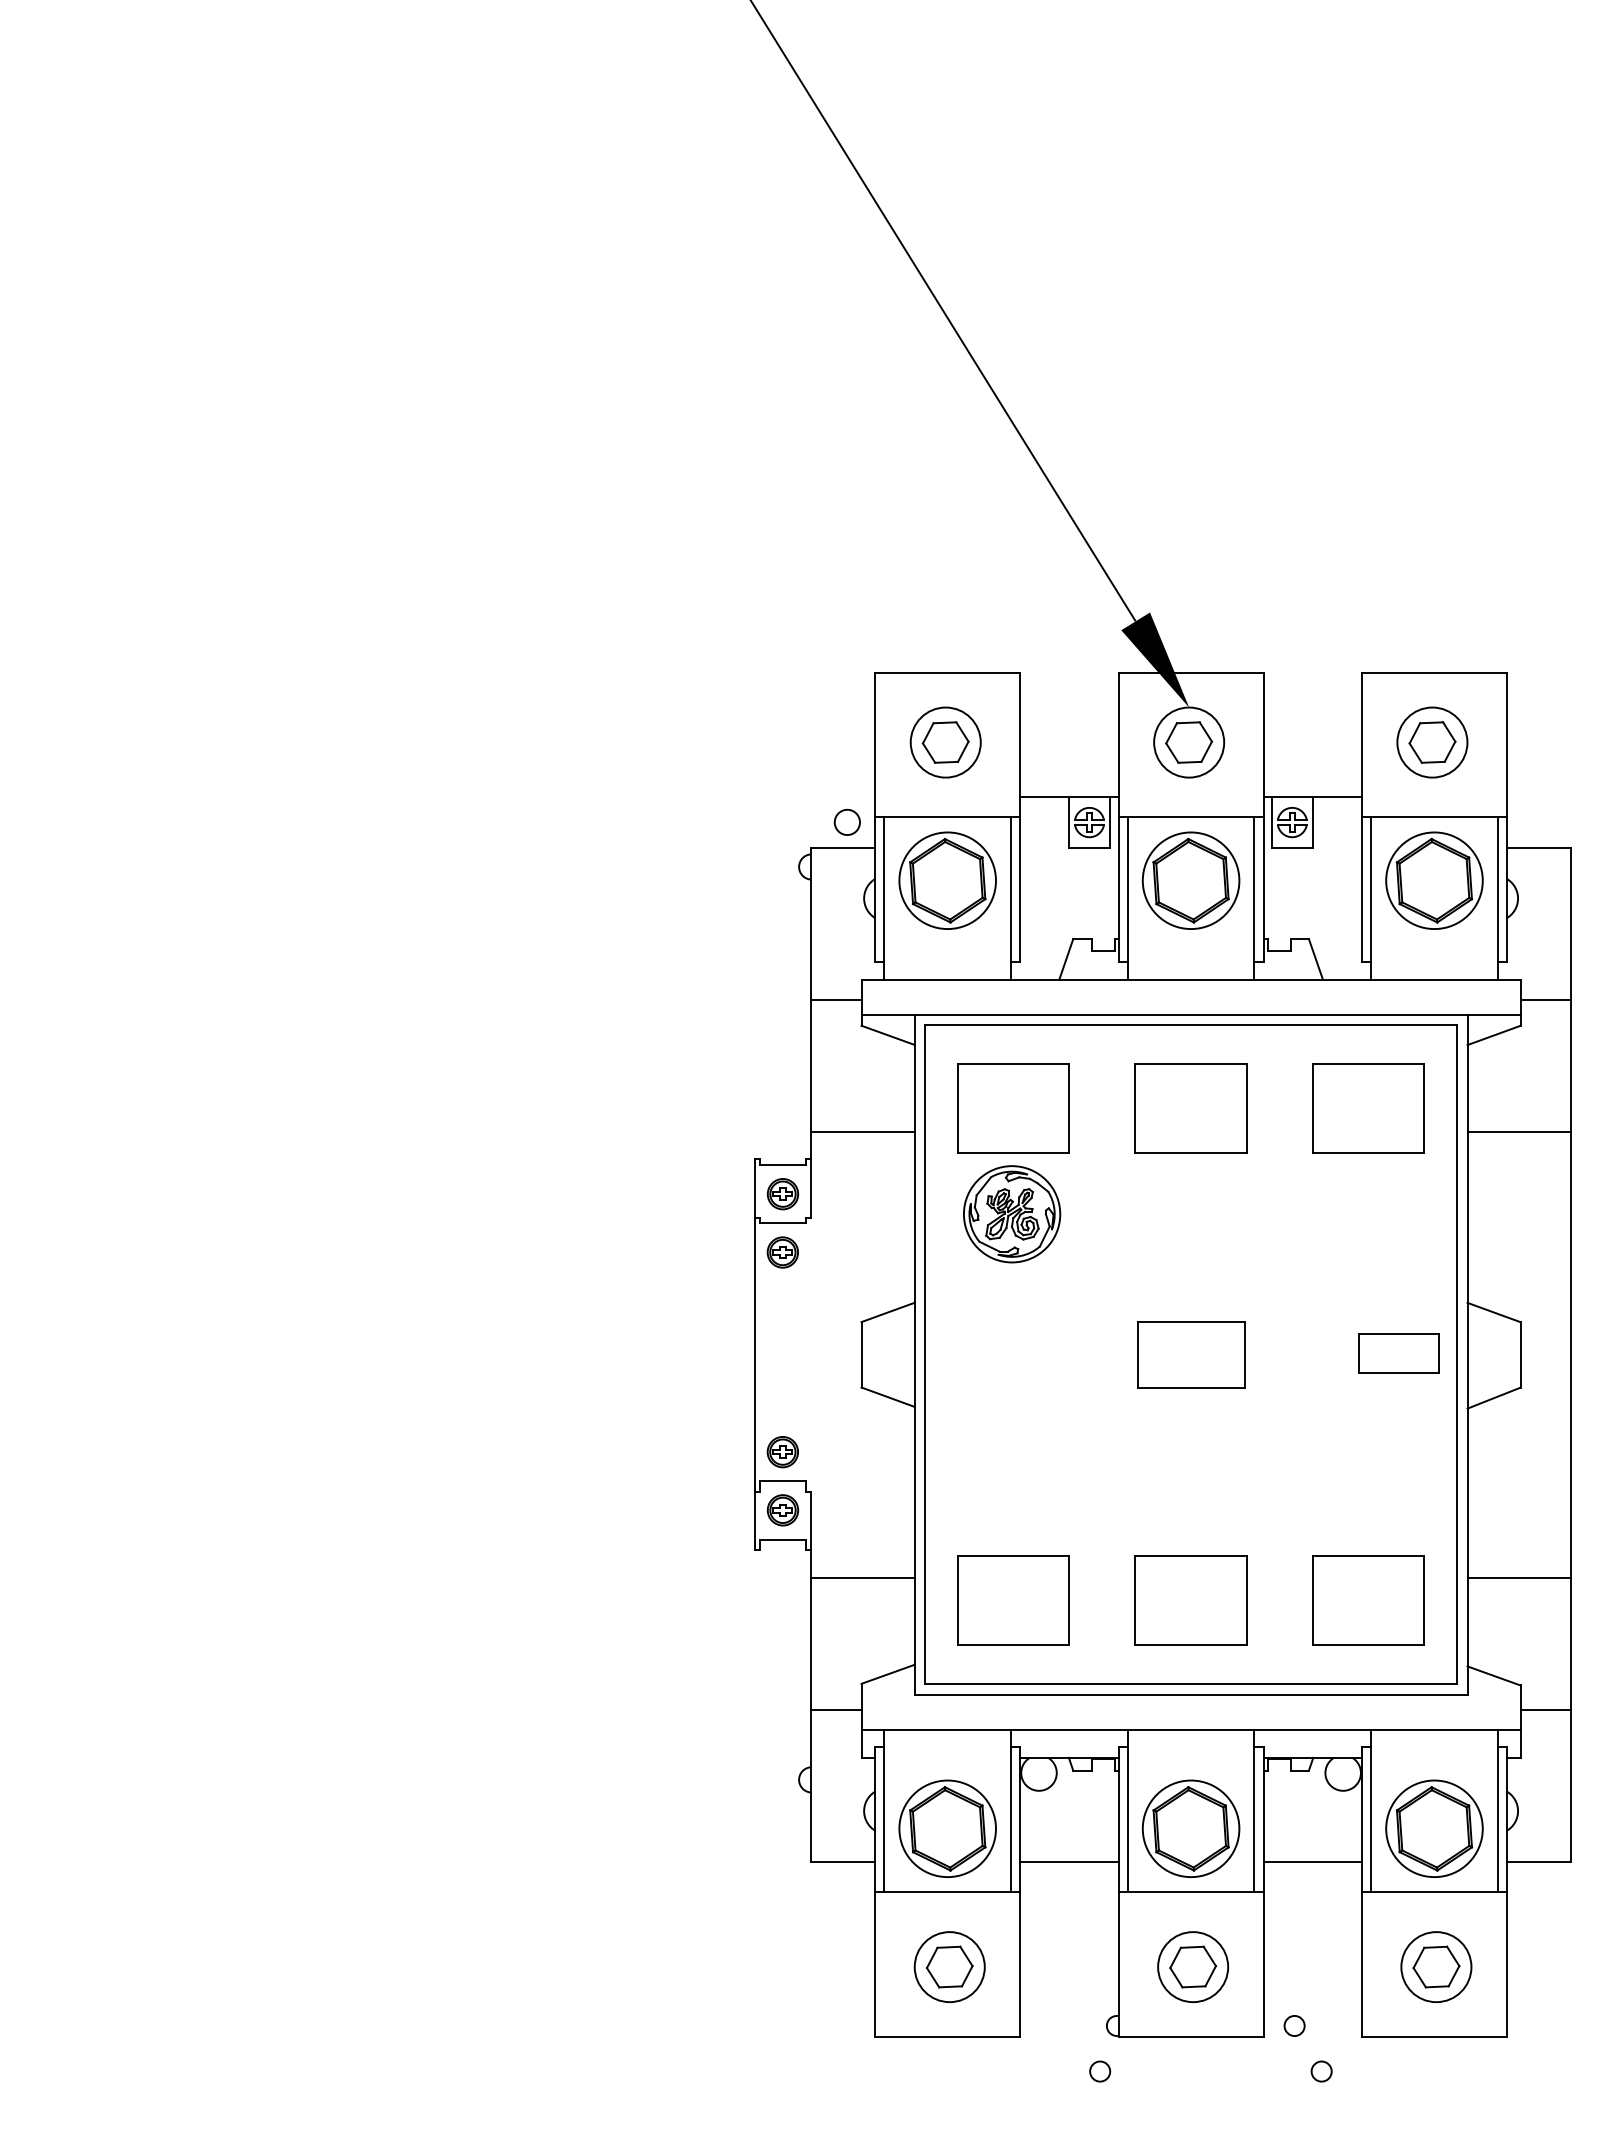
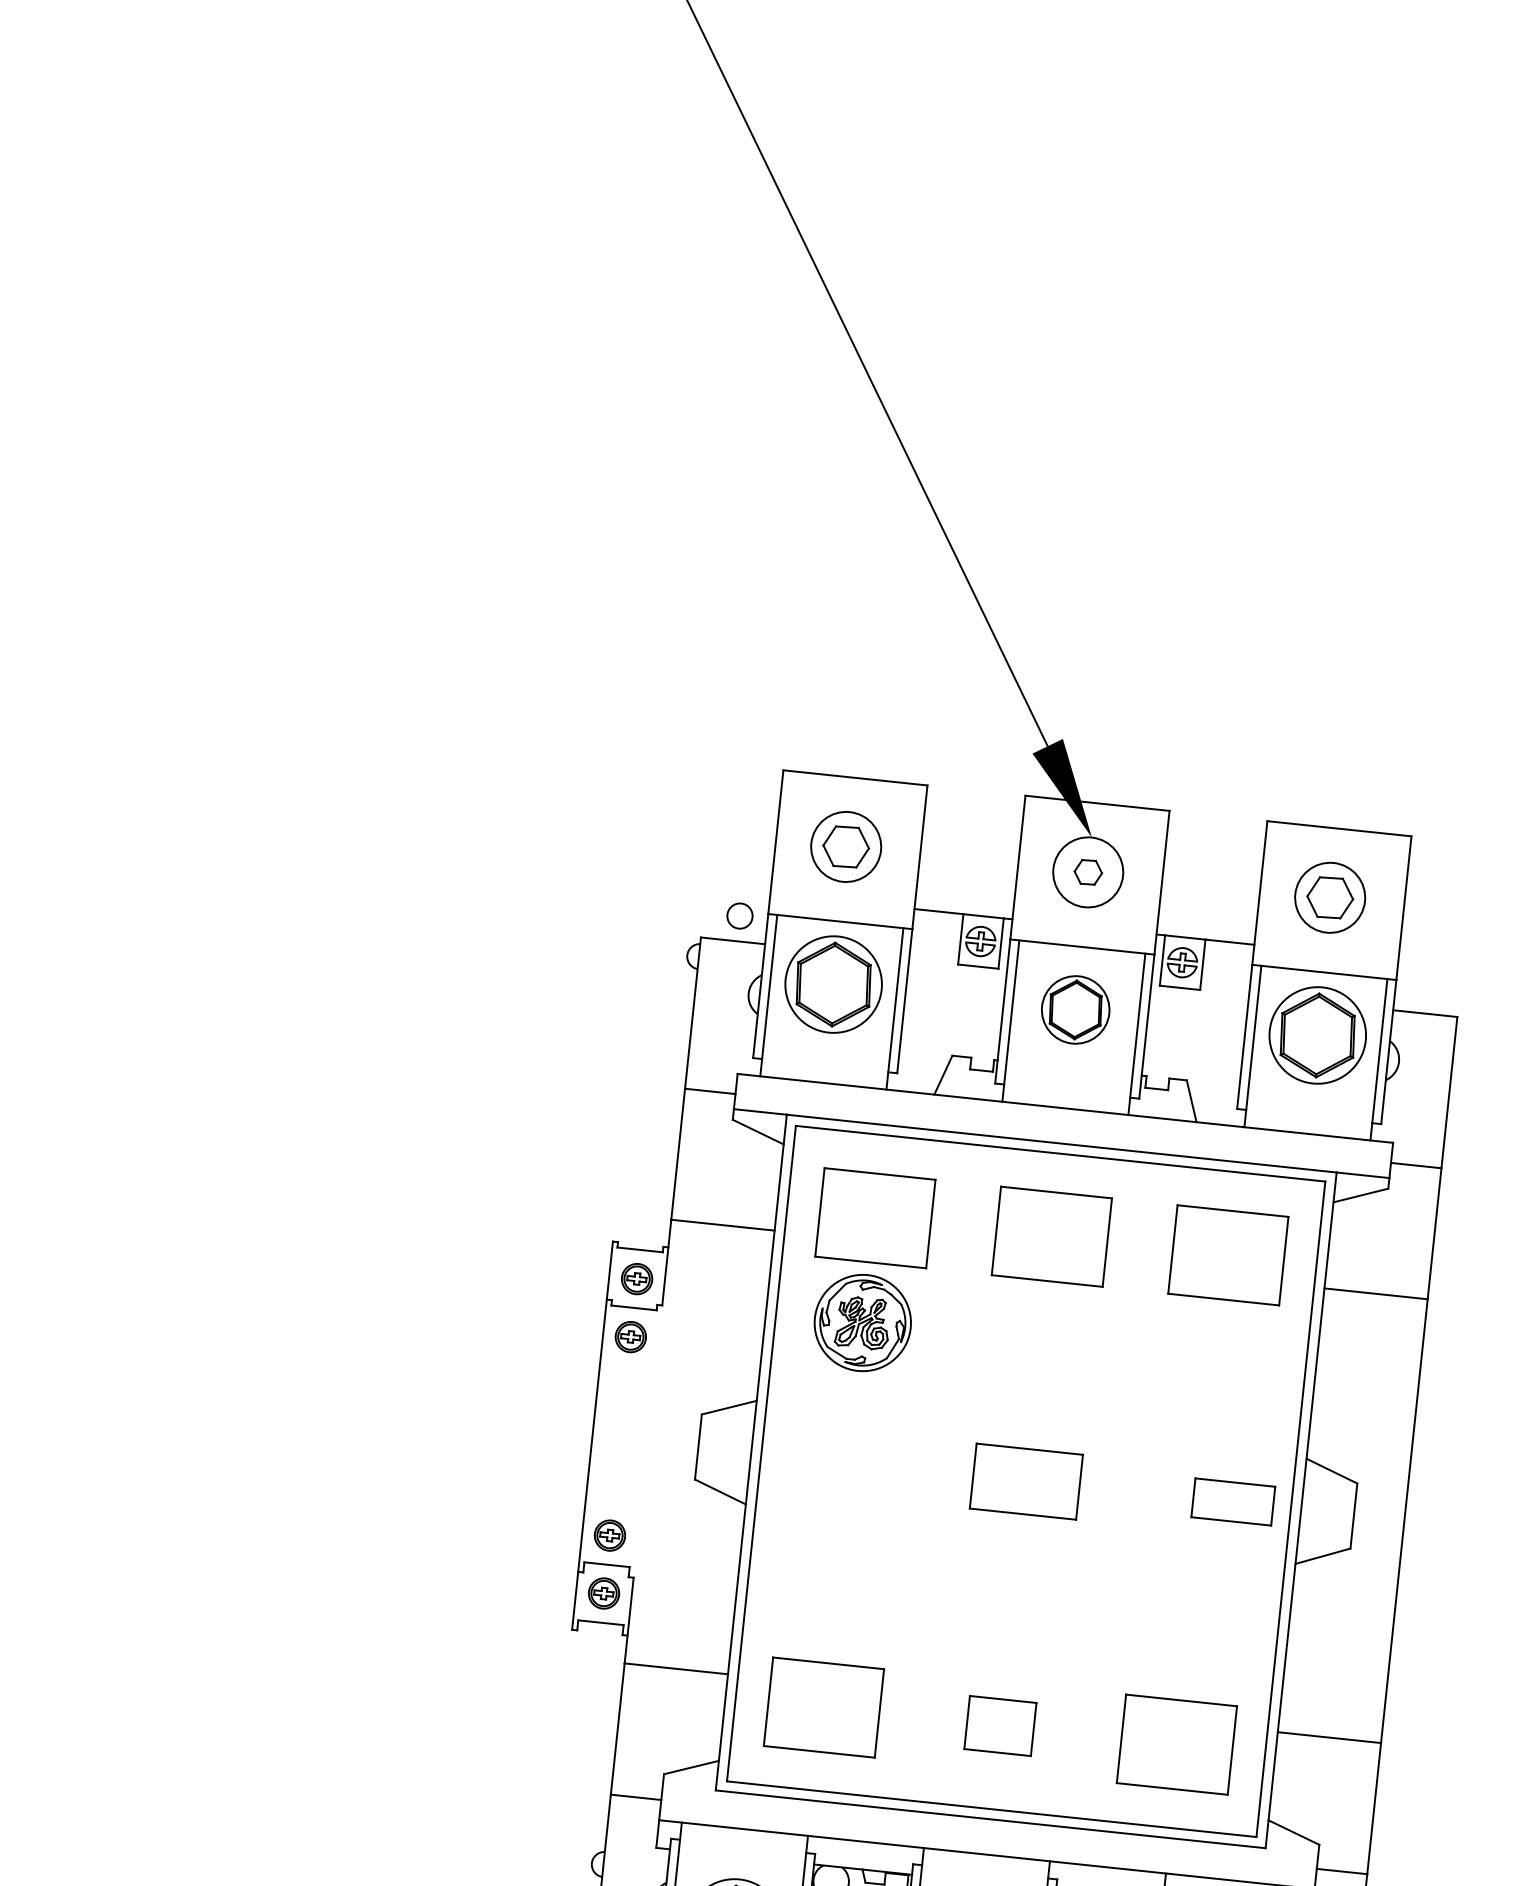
part: (1189, 742) -> (1088, 872), size x0.6
part: (1190, 880) -> (1075, 1009), size x0.7
part: (1190, 1600) -> (999, 1725), size x0.6

